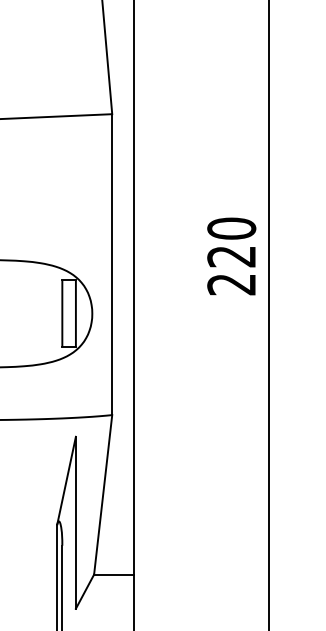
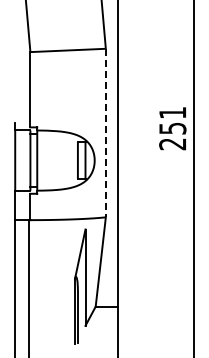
text: (231, 242) -> (172, 120), 220 -> 251
line: (111, 265) -> (105, 133), solid -> dashed

